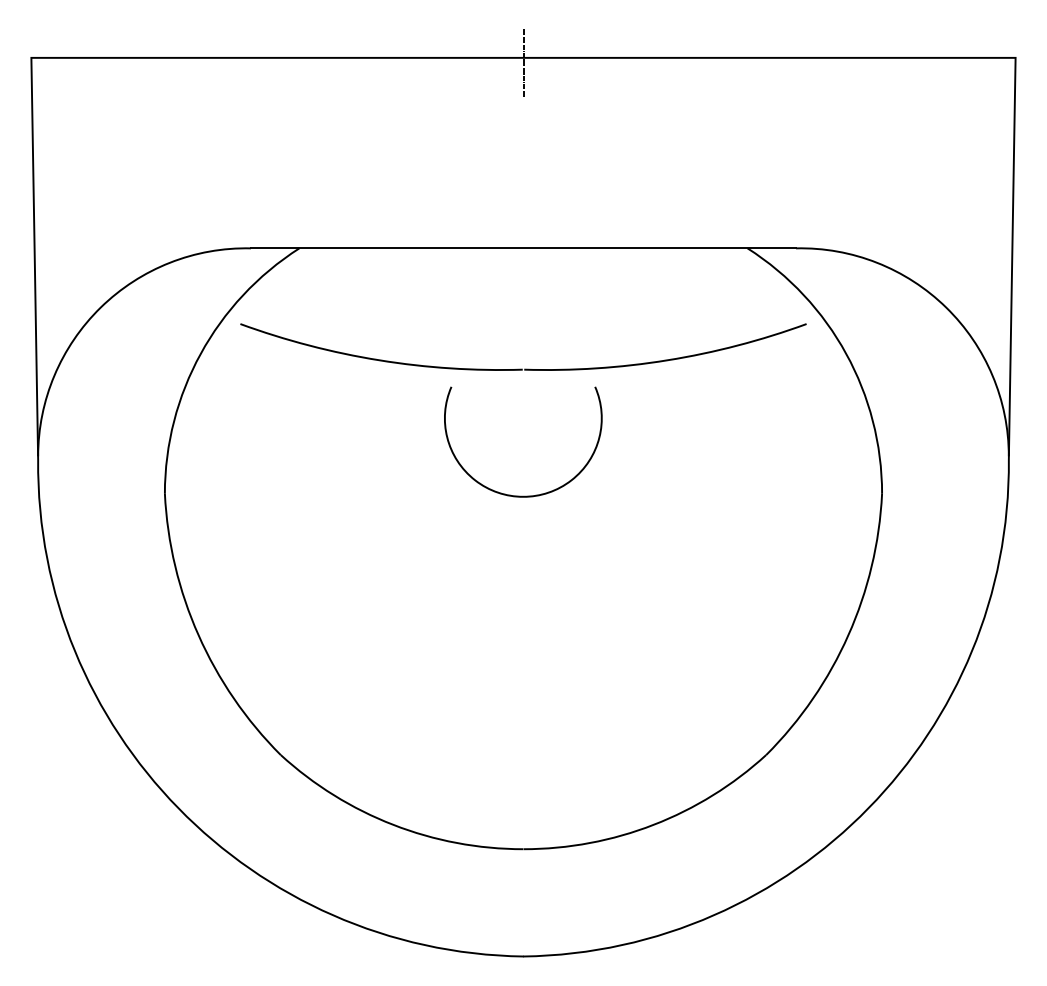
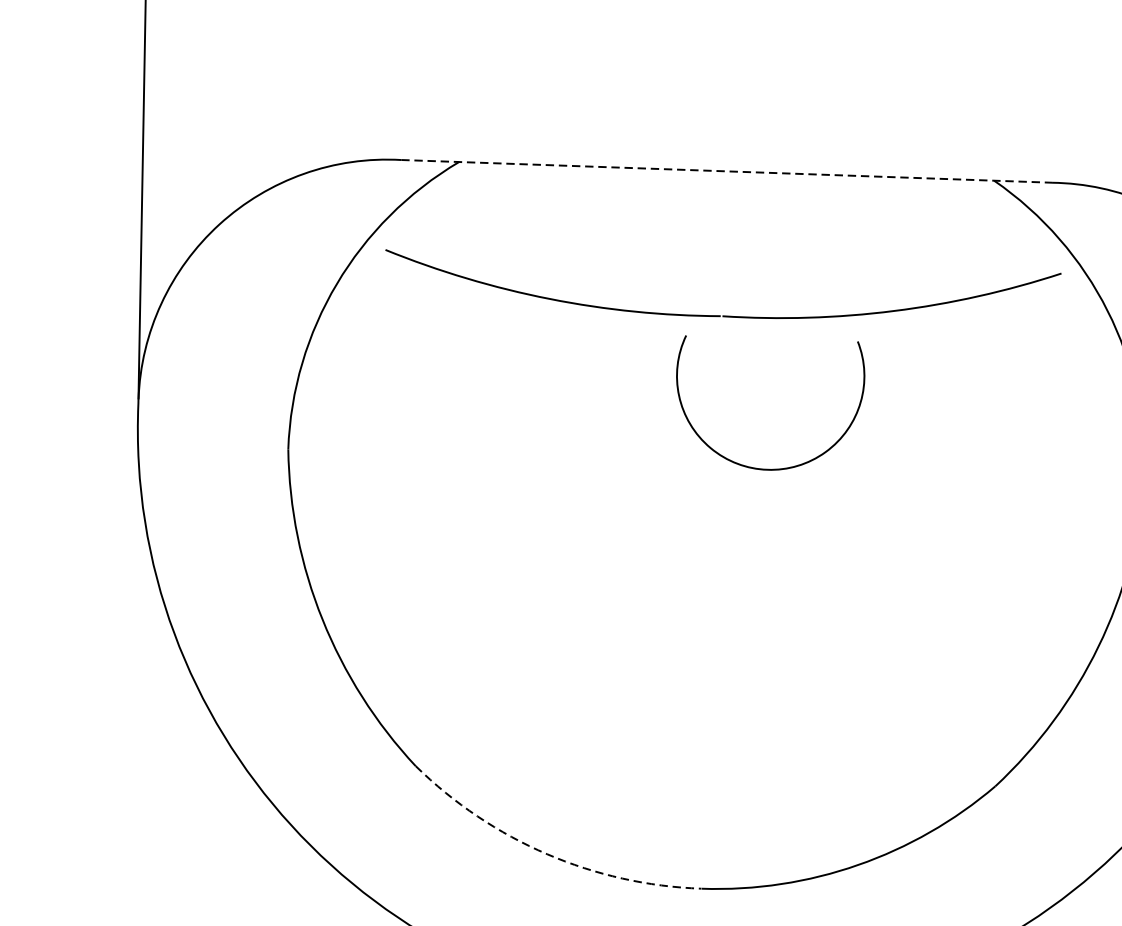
line: (523, 248) -> (726, 171), solid -> dashed
arc: (523, 495) -> (767, 468), moved
arc: (393, 824) -> (547, 853), solid -> dashed

